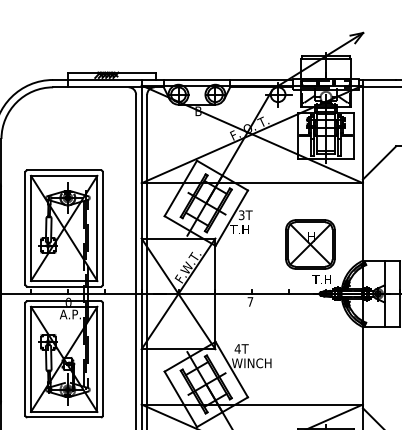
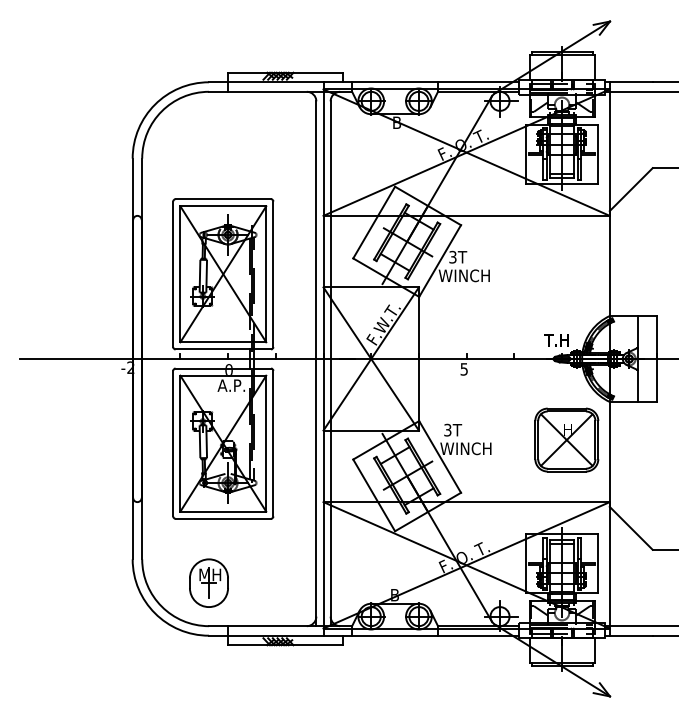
text: (249, 229) -> (463, 275), T.H -> WINCH
part: (310, 244) -> (566, 439), moved
text: (249, 302) -> (463, 369), 7 -> 5
text: (237, 348) -> (447, 429), 4T -> 3T

